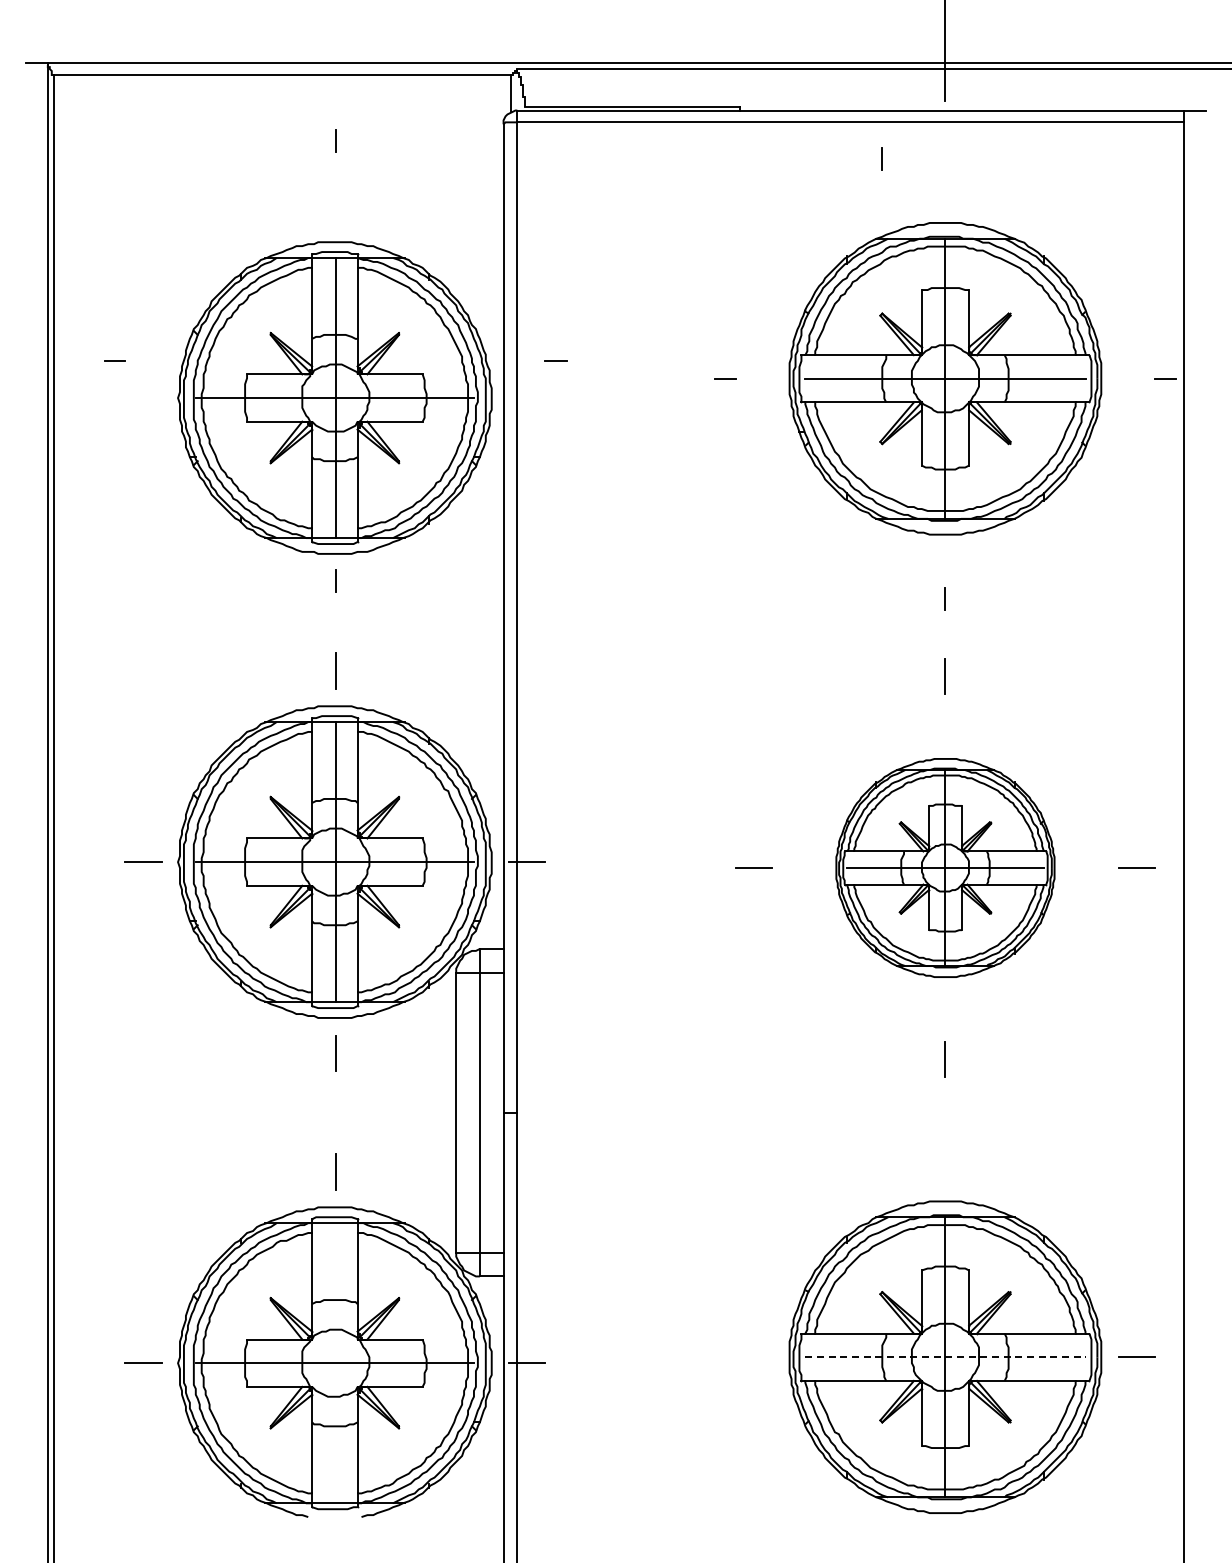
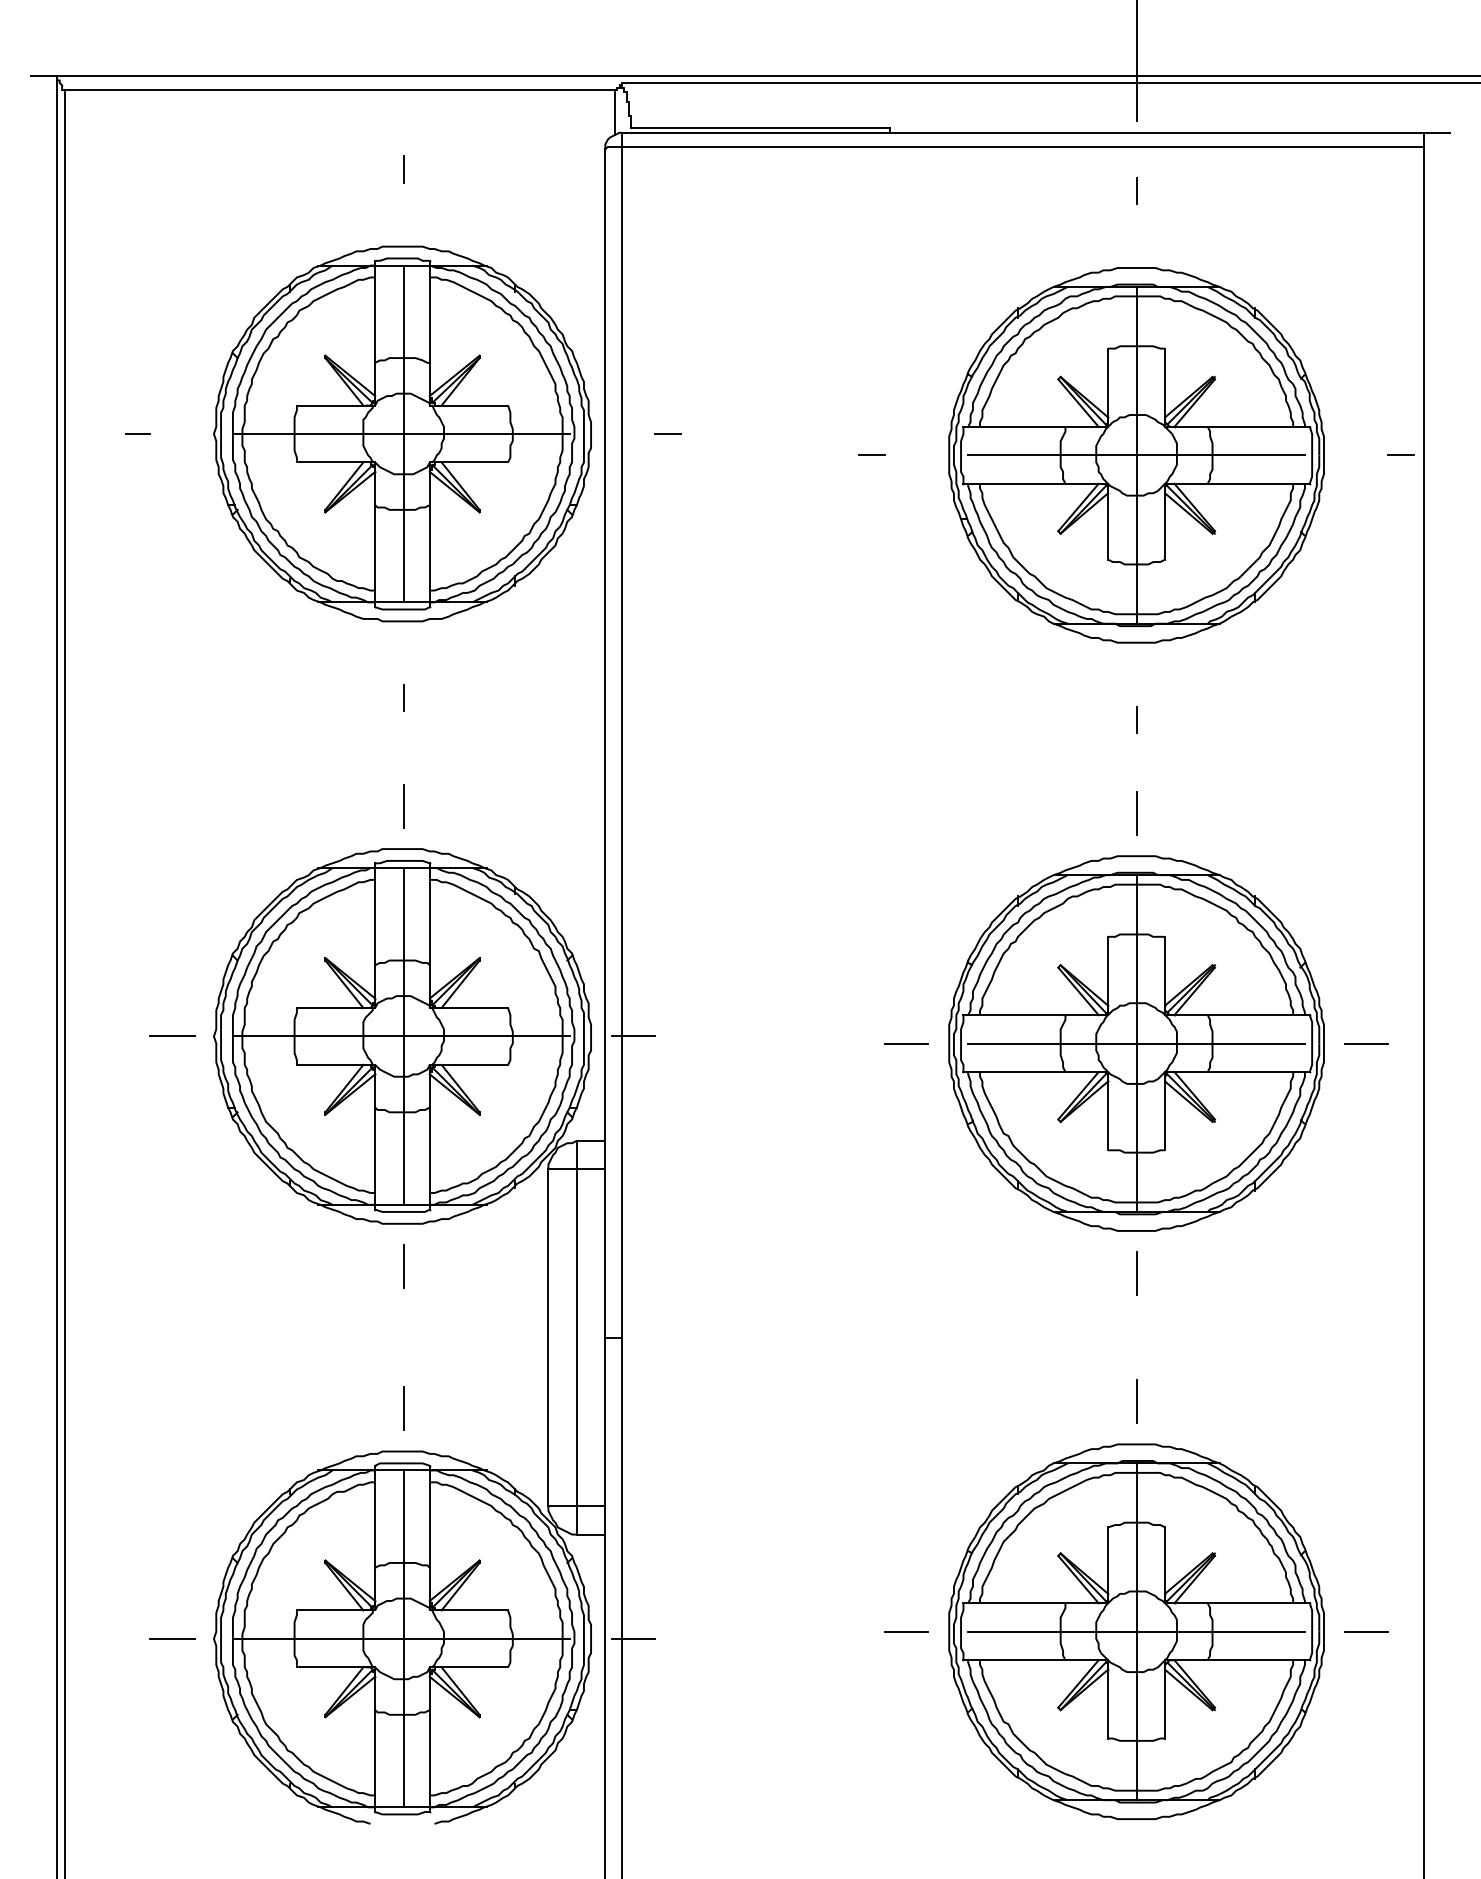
line: (881, 158) -> (1135, 190), moved
part: (334, 397) -> (402, 433), moved
part: (945, 867) -> (1136, 1042), size x1.43
line: (945, 1165) -> (1136, 1401), added
line: (753, 1357) -> (905, 1632), added
line: (945, 1357) -> (1136, 1632), dashed -> solid
line: (335, 1363) -> (403, 1639), added

